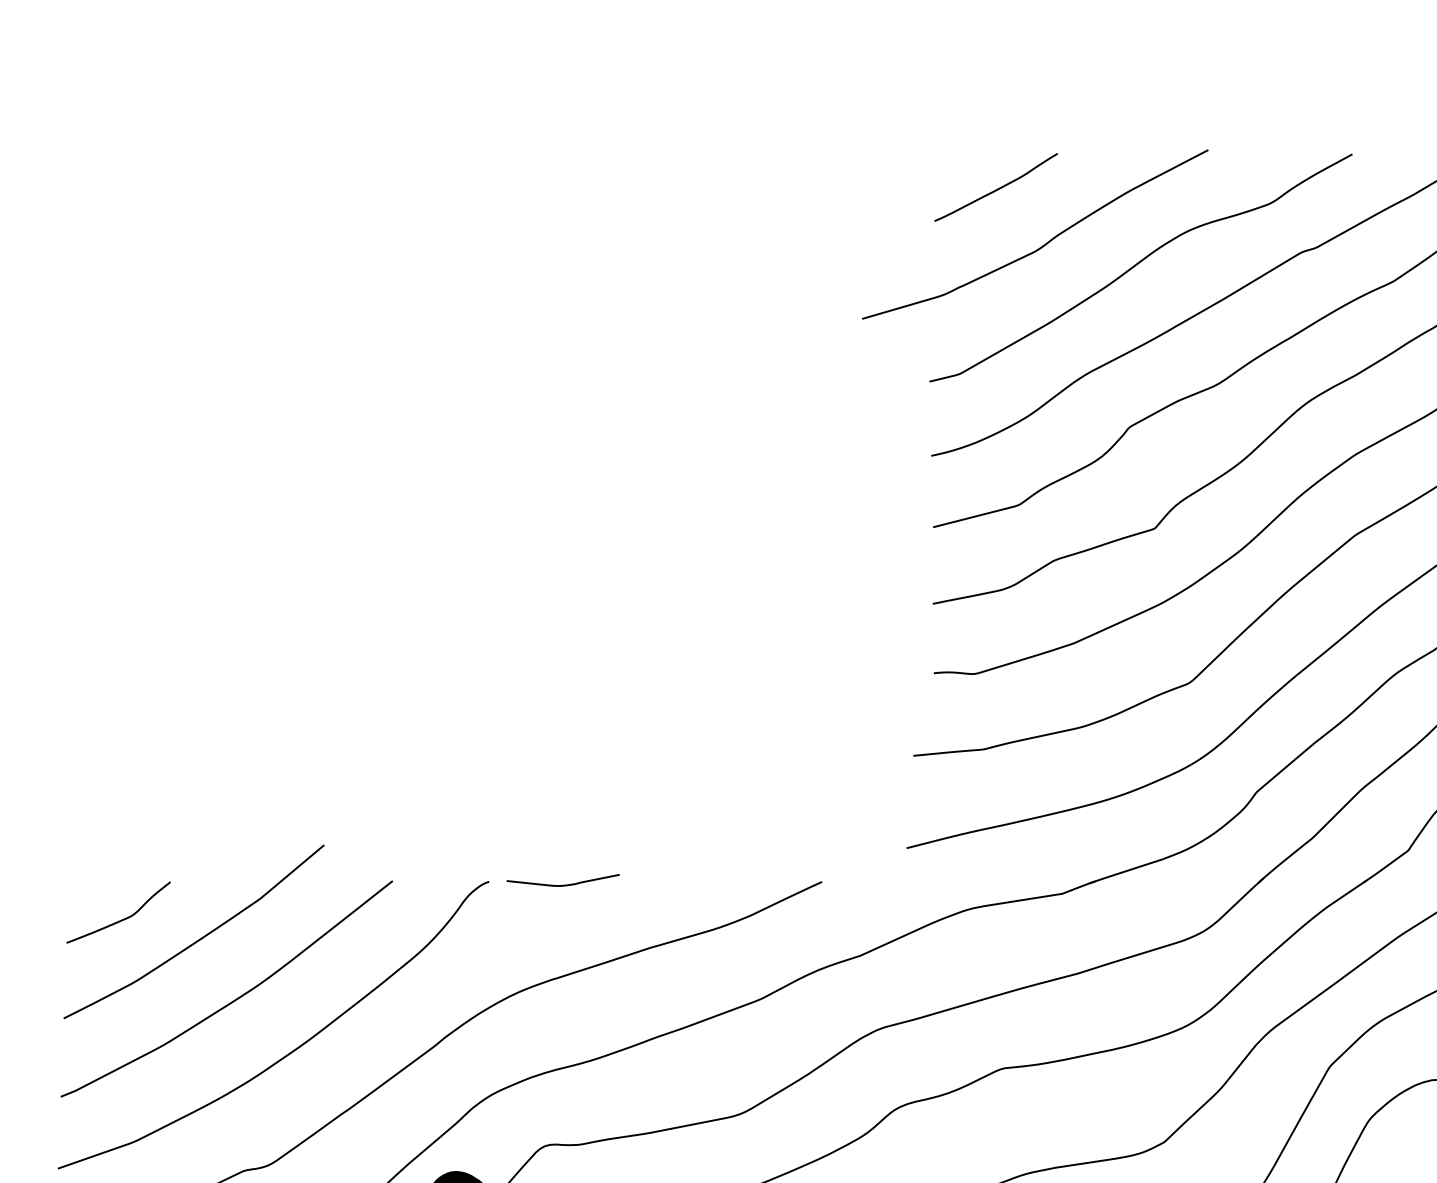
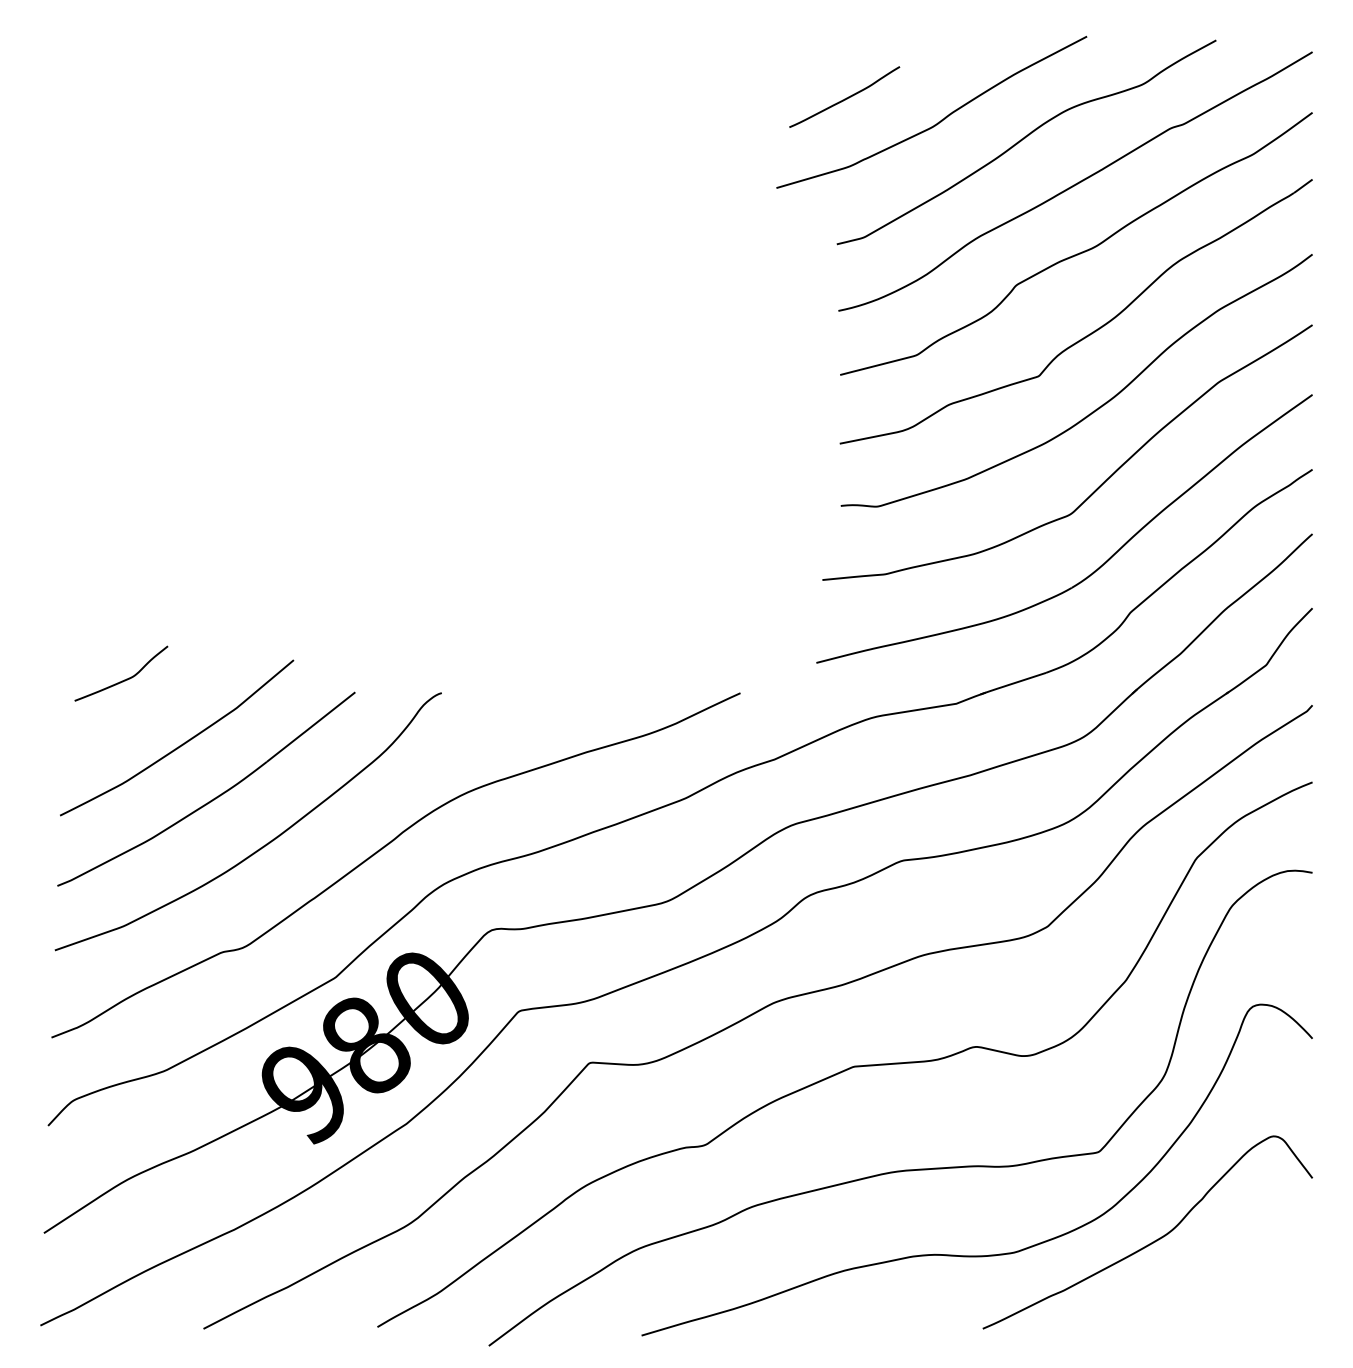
curve: (995, 189) -> (844, 98), moved
curve: (562, 884) -> (507, 695), removed
curve: (122, 919) -> (124, 679), moved

